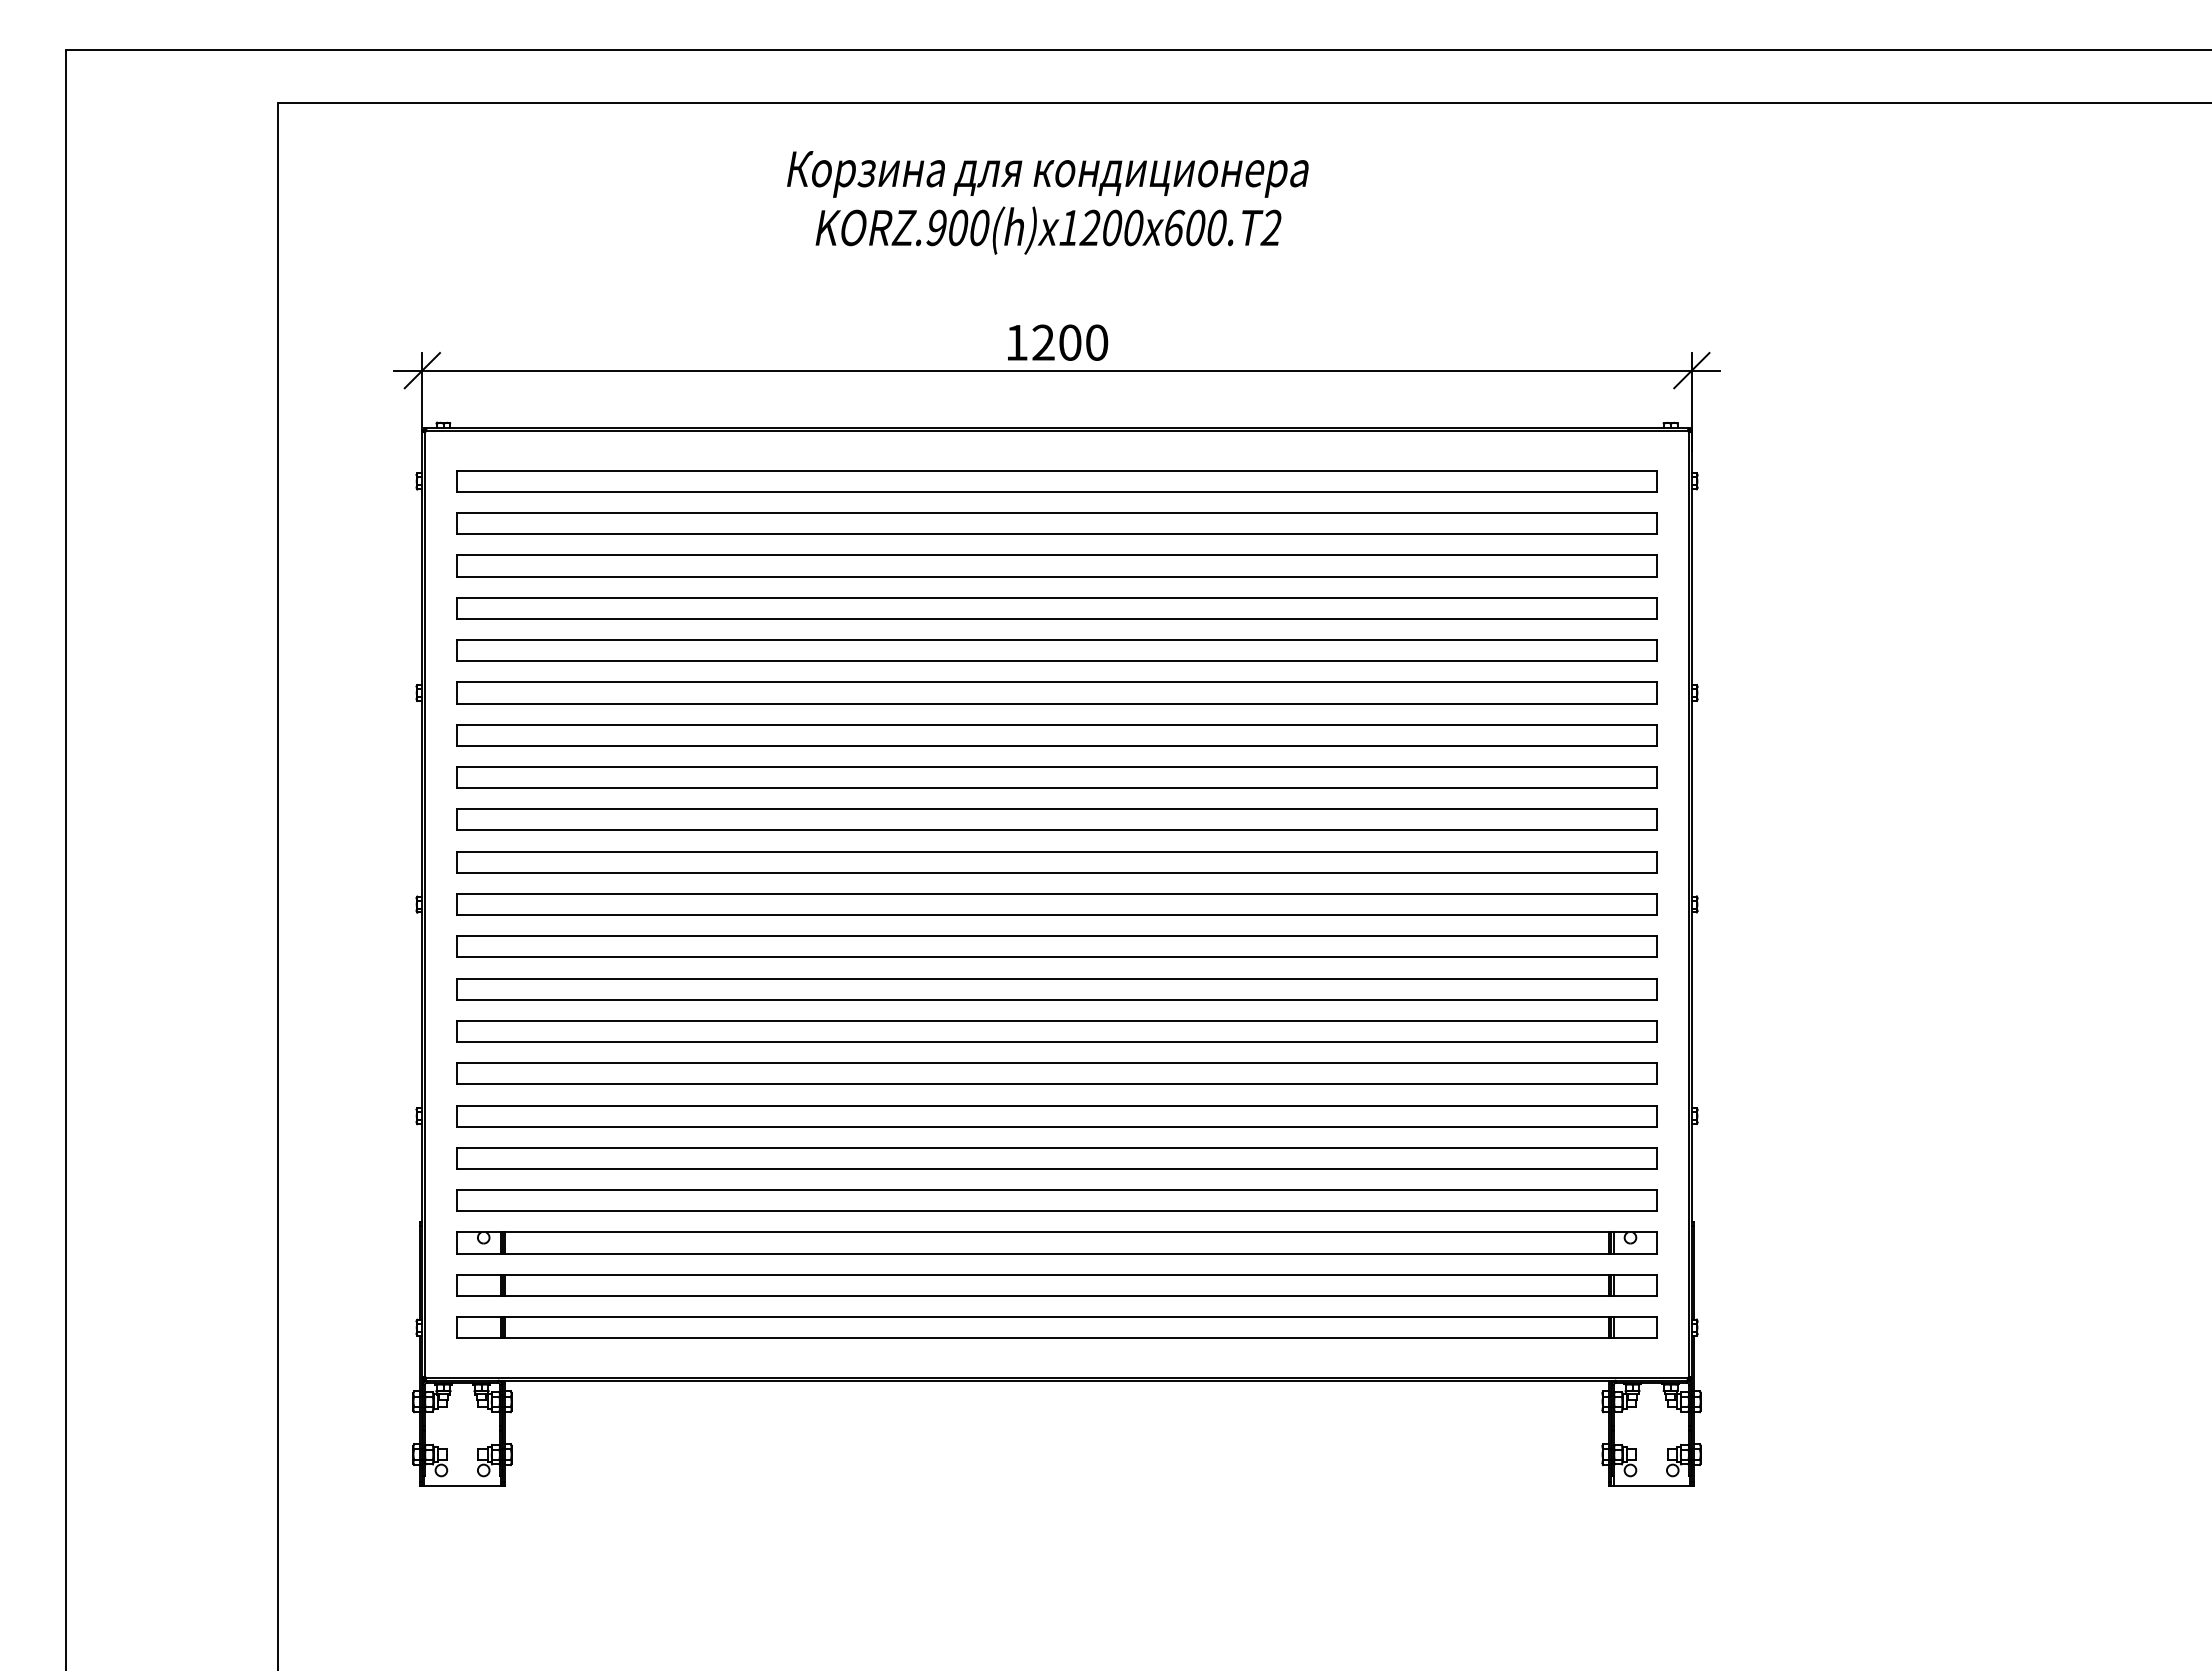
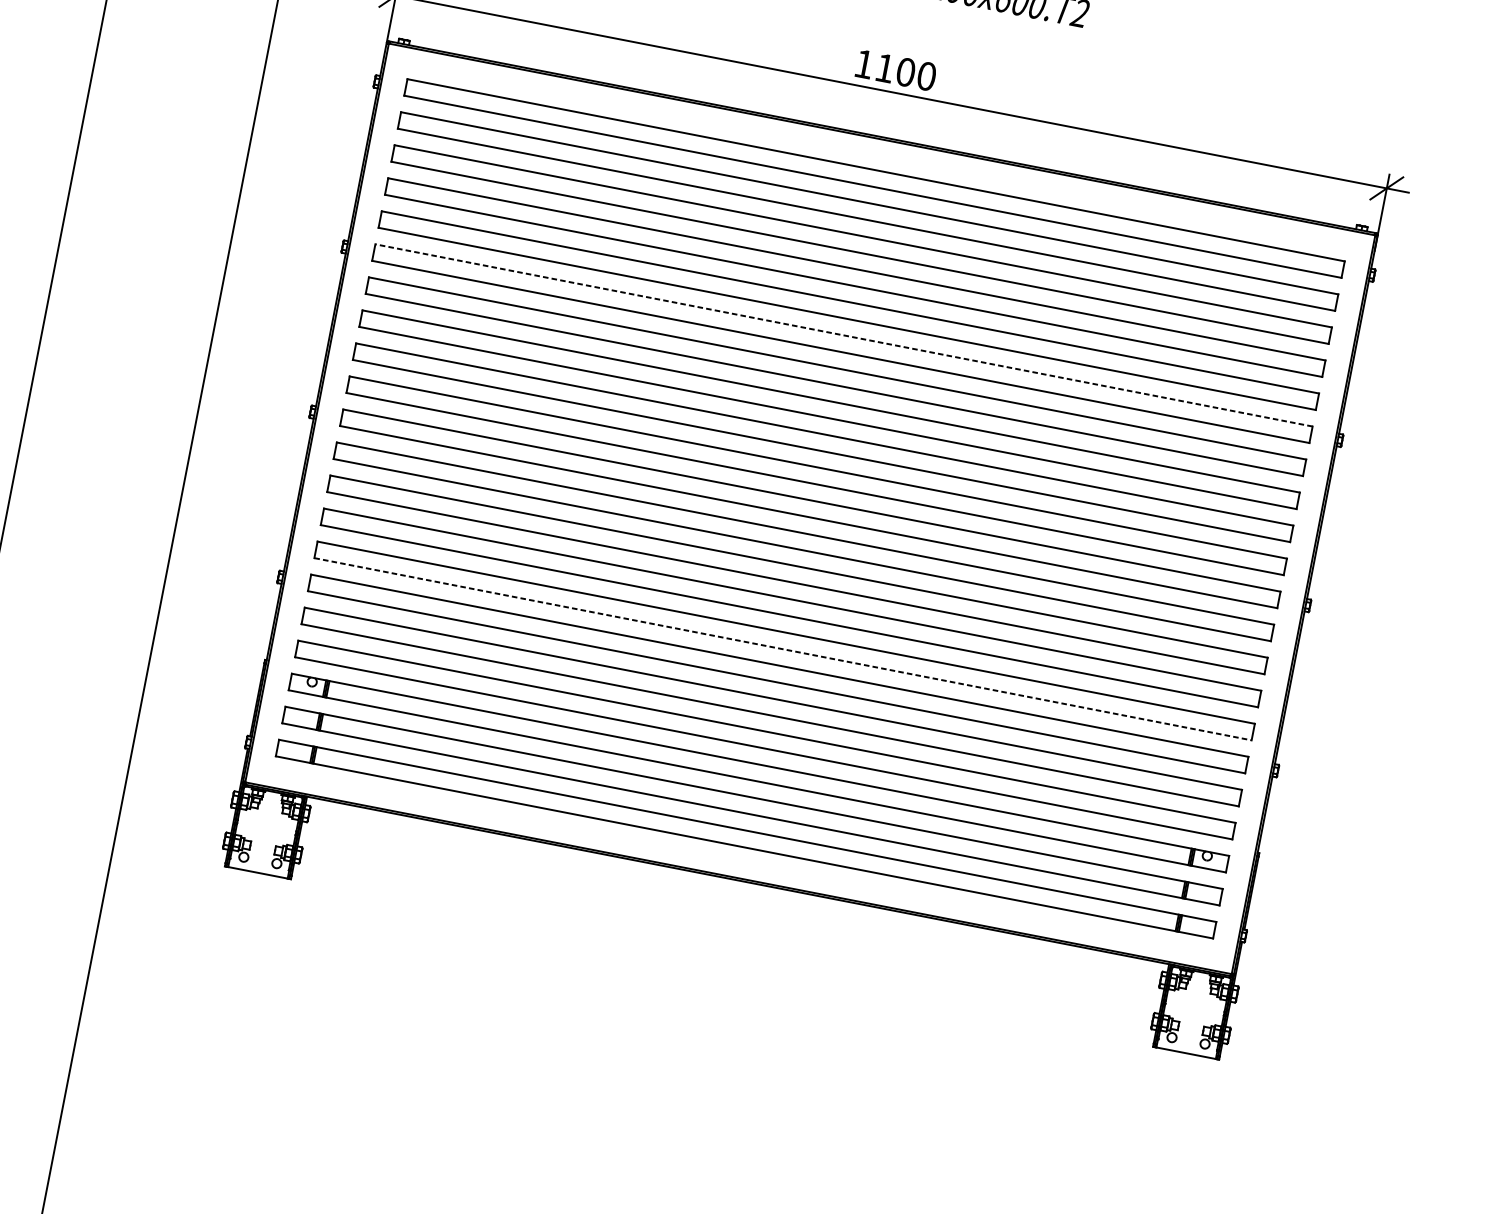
text: (1043, 342) -> (884, 68), 1200 -> 1100
line: (1056, 682) -> (843, 335), solid -> dashed
line: (1057, 1084) -> (783, 649), solid -> dashed

